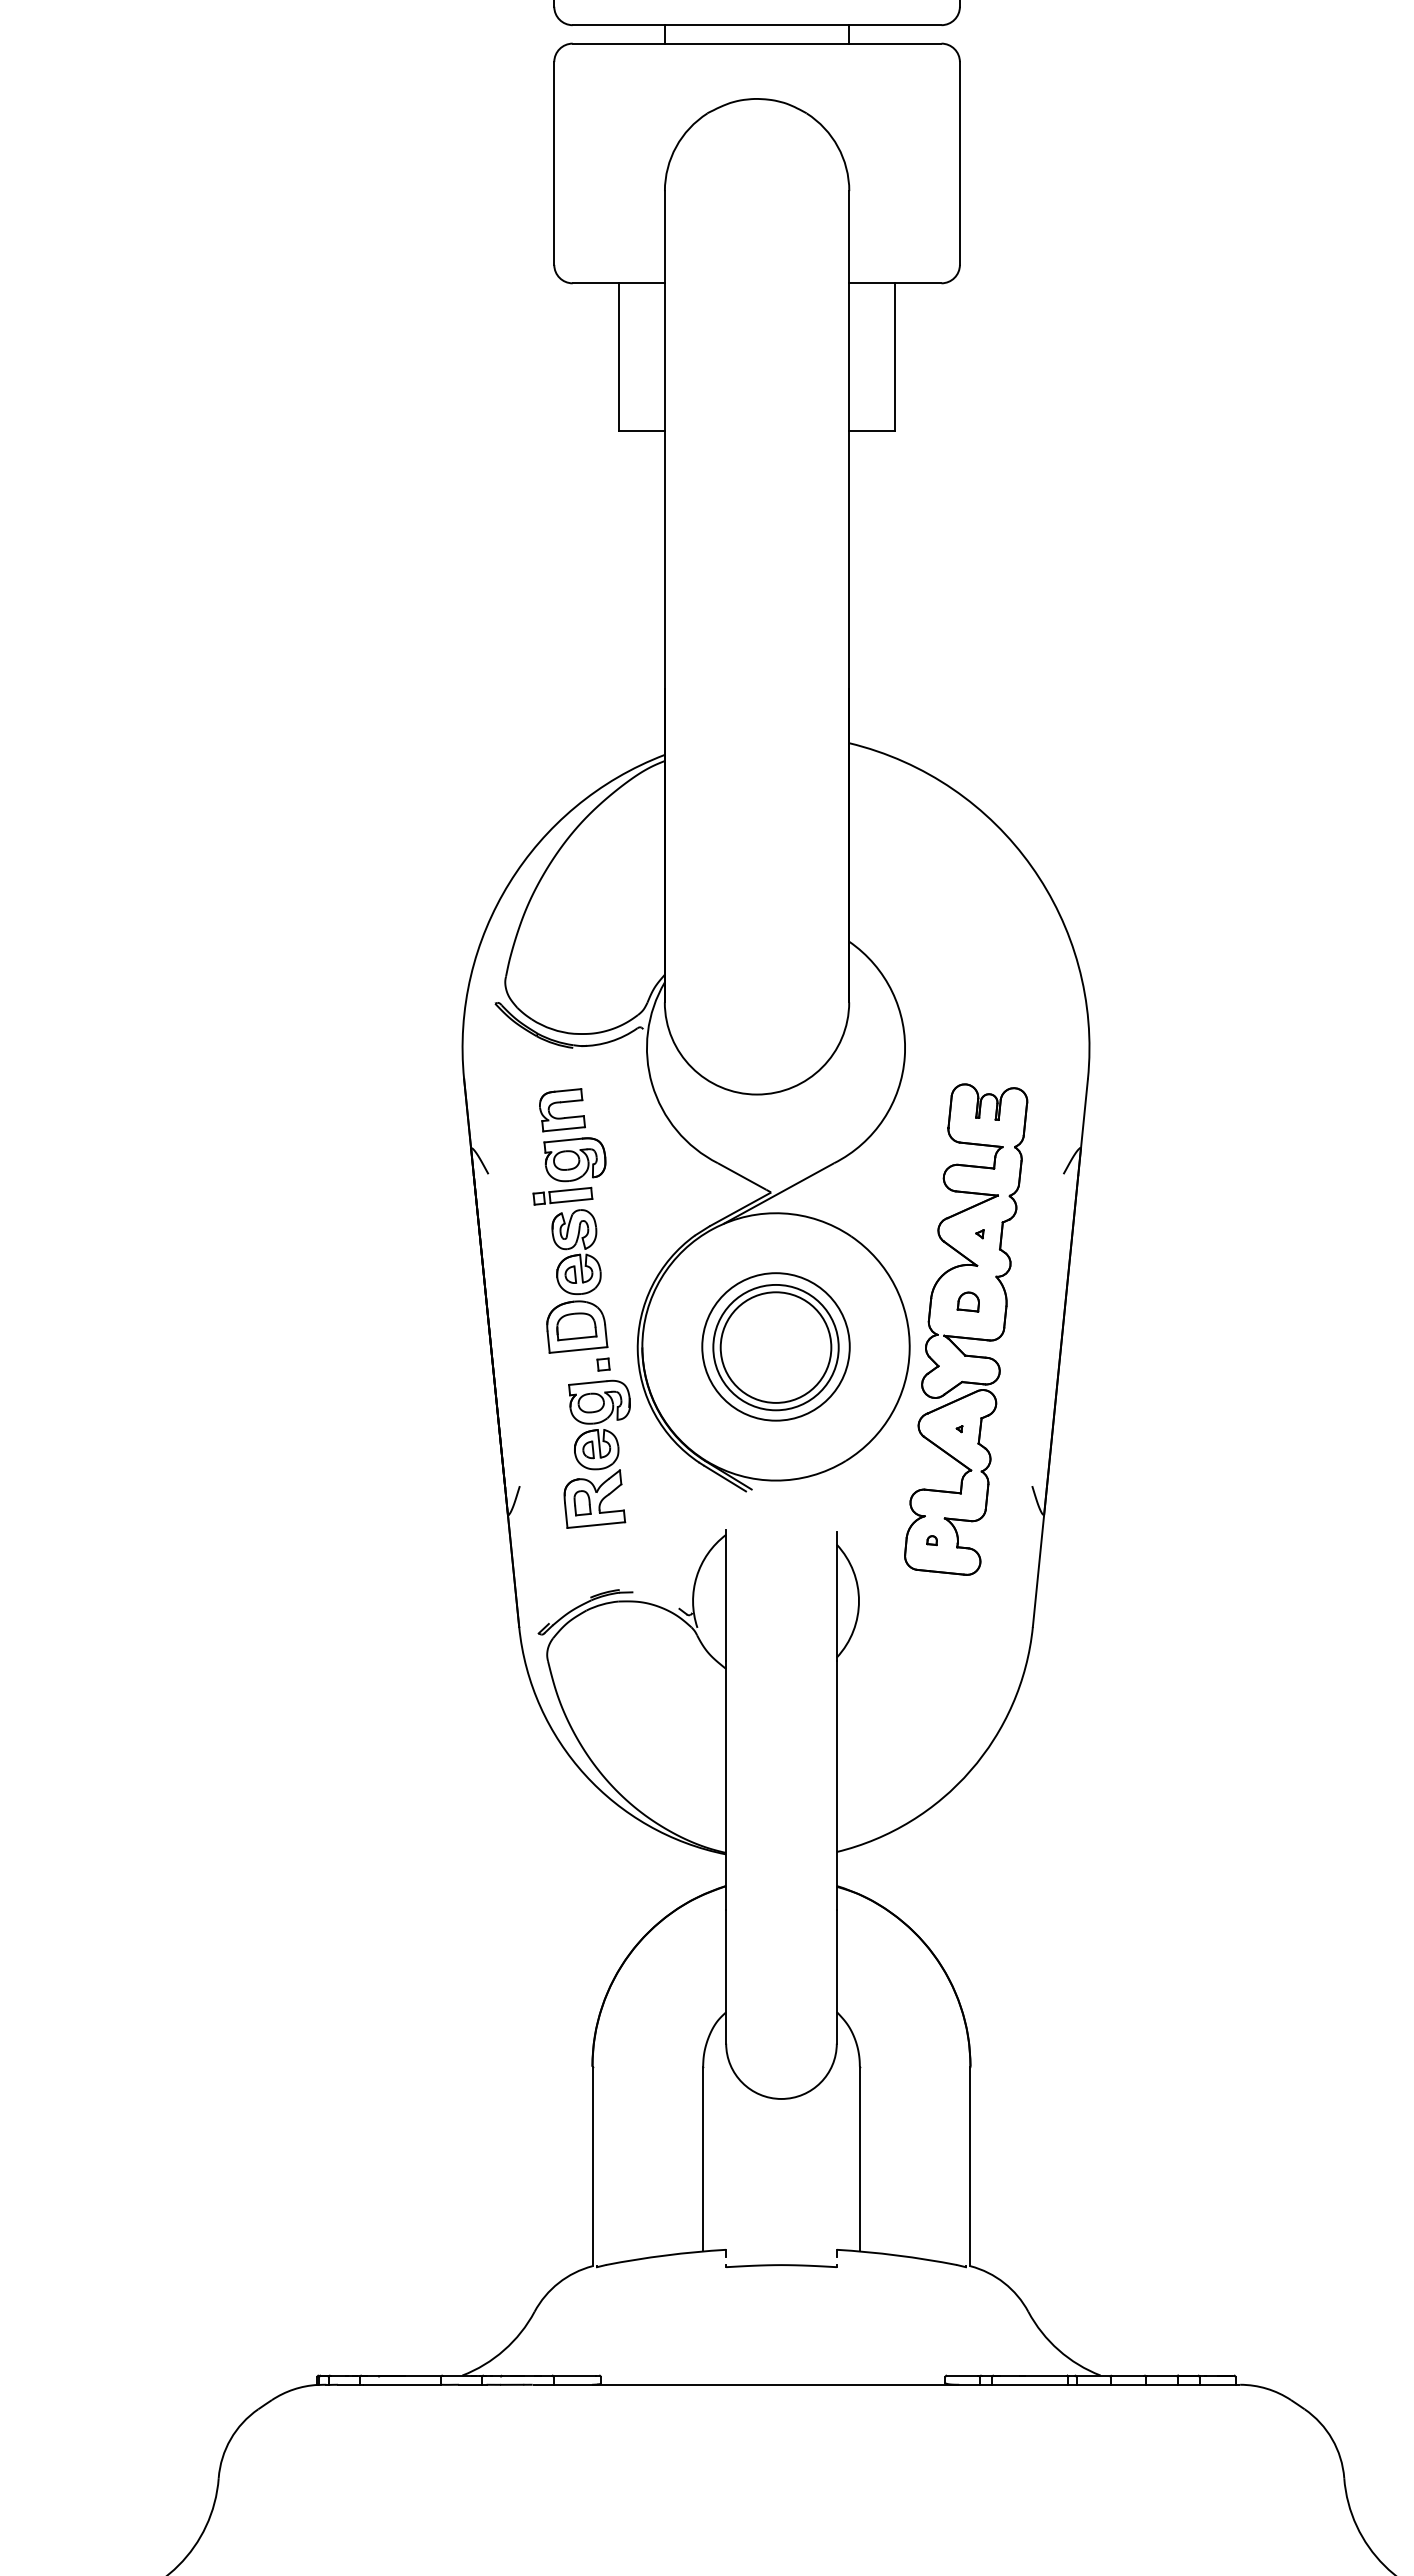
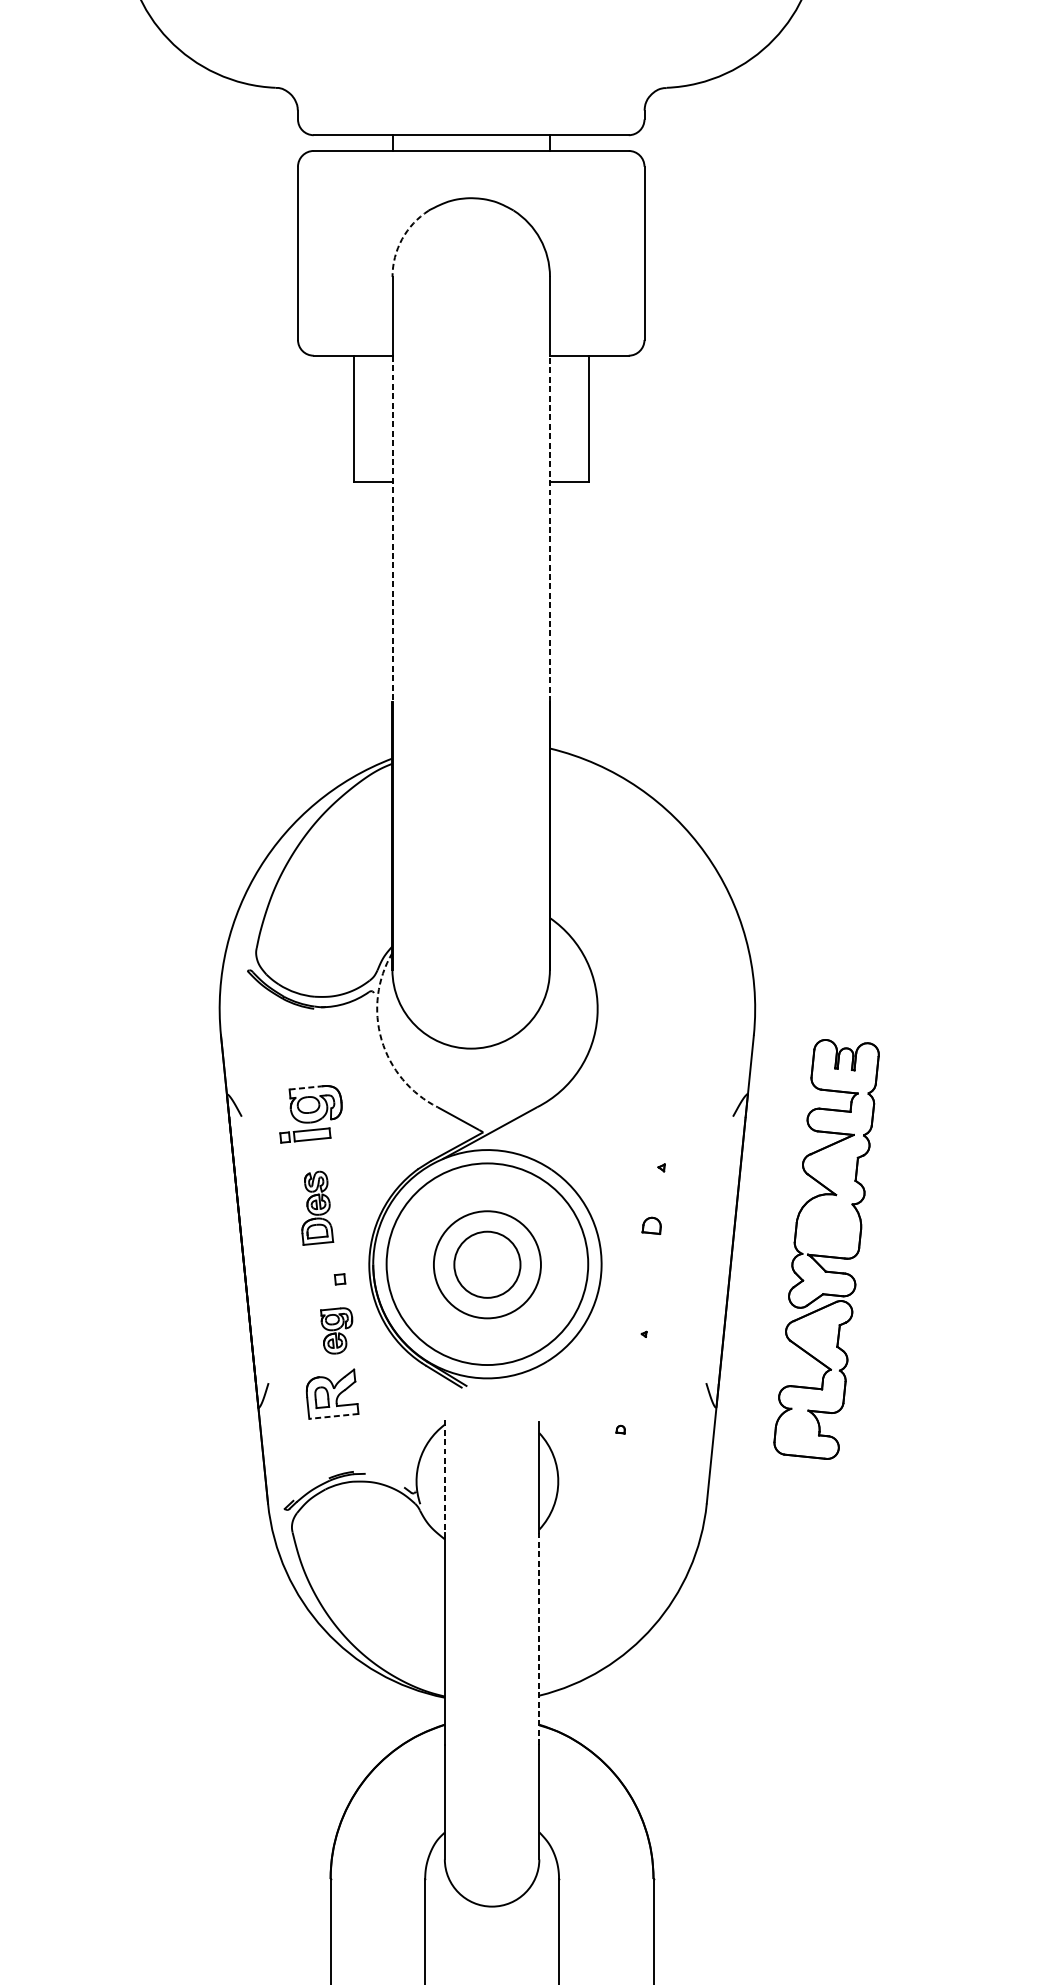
arc: (676, 146) -> (402, 238), solid -> dashed
line: (664, 486) -> (392, 529), solid -> dashed
line: (849, 486) -> (550, 529), solid -> dashed
arc: (652, 1084) -> (381, 1040), solid -> dashed
part: (562, 1103) -> (305, 1056), removed
line: (563, 1140) -> (305, 1087), solid -> dashed
part: (577, 1281) -> (317, 1208), size x0.6
part: (966, 1329) -> (826, 1249), moved
circle: (775, 1346) -> (486, 1263), size x1.6
circle: (775, 1347) -> (486, 1264), size x0.7
part: (599, 1424) -> (336, 1330), size x0.6
line: (596, 1525) -> (334, 1416), solid -> dashed
line: (726, 1595) -> (445, 1476), solid -> dashed
line: (836, 1785) -> (539, 1638), solid -> dashed

